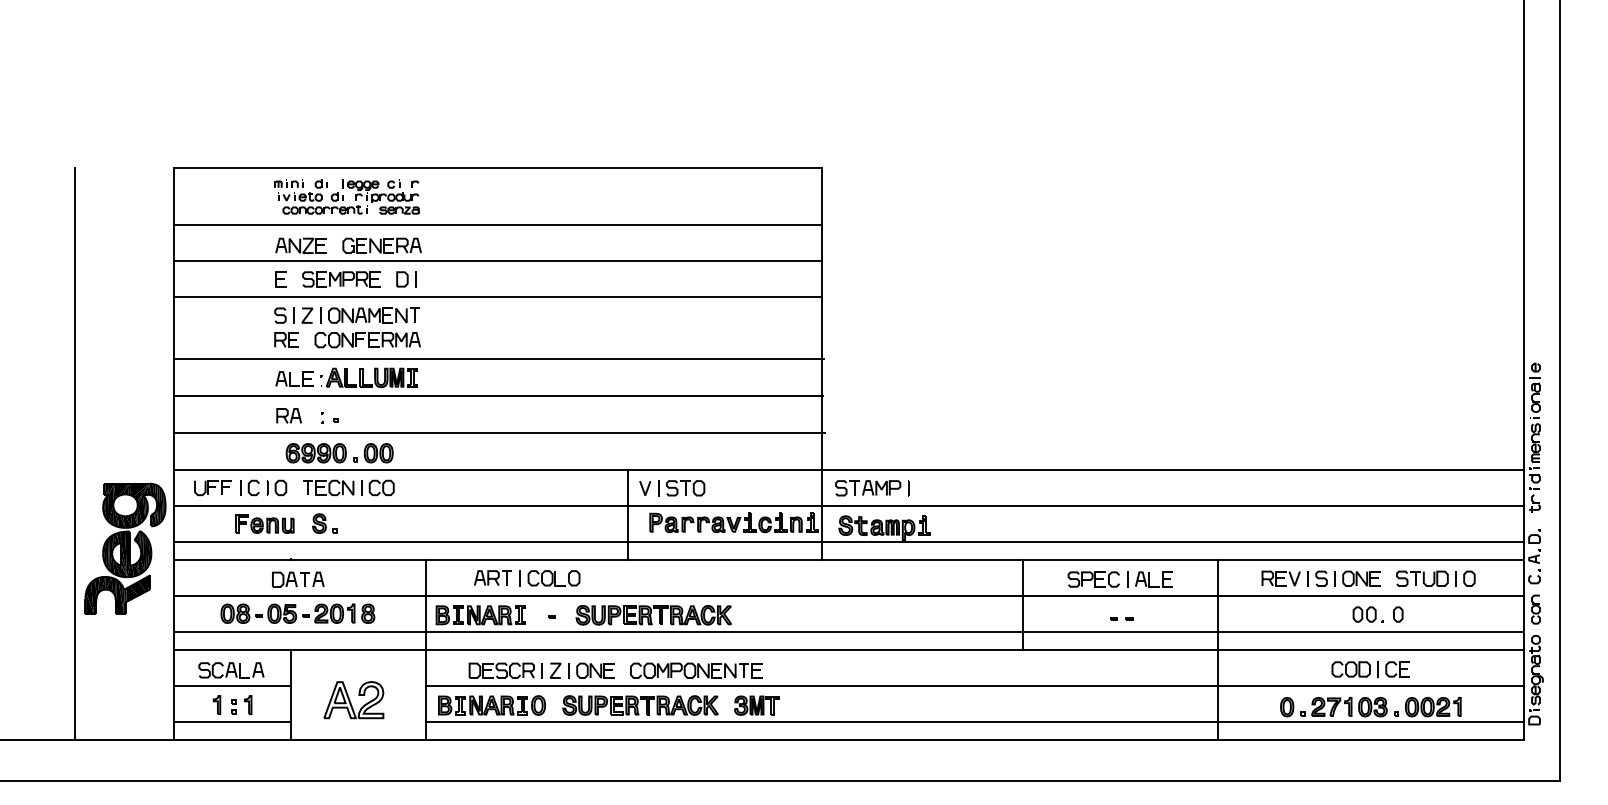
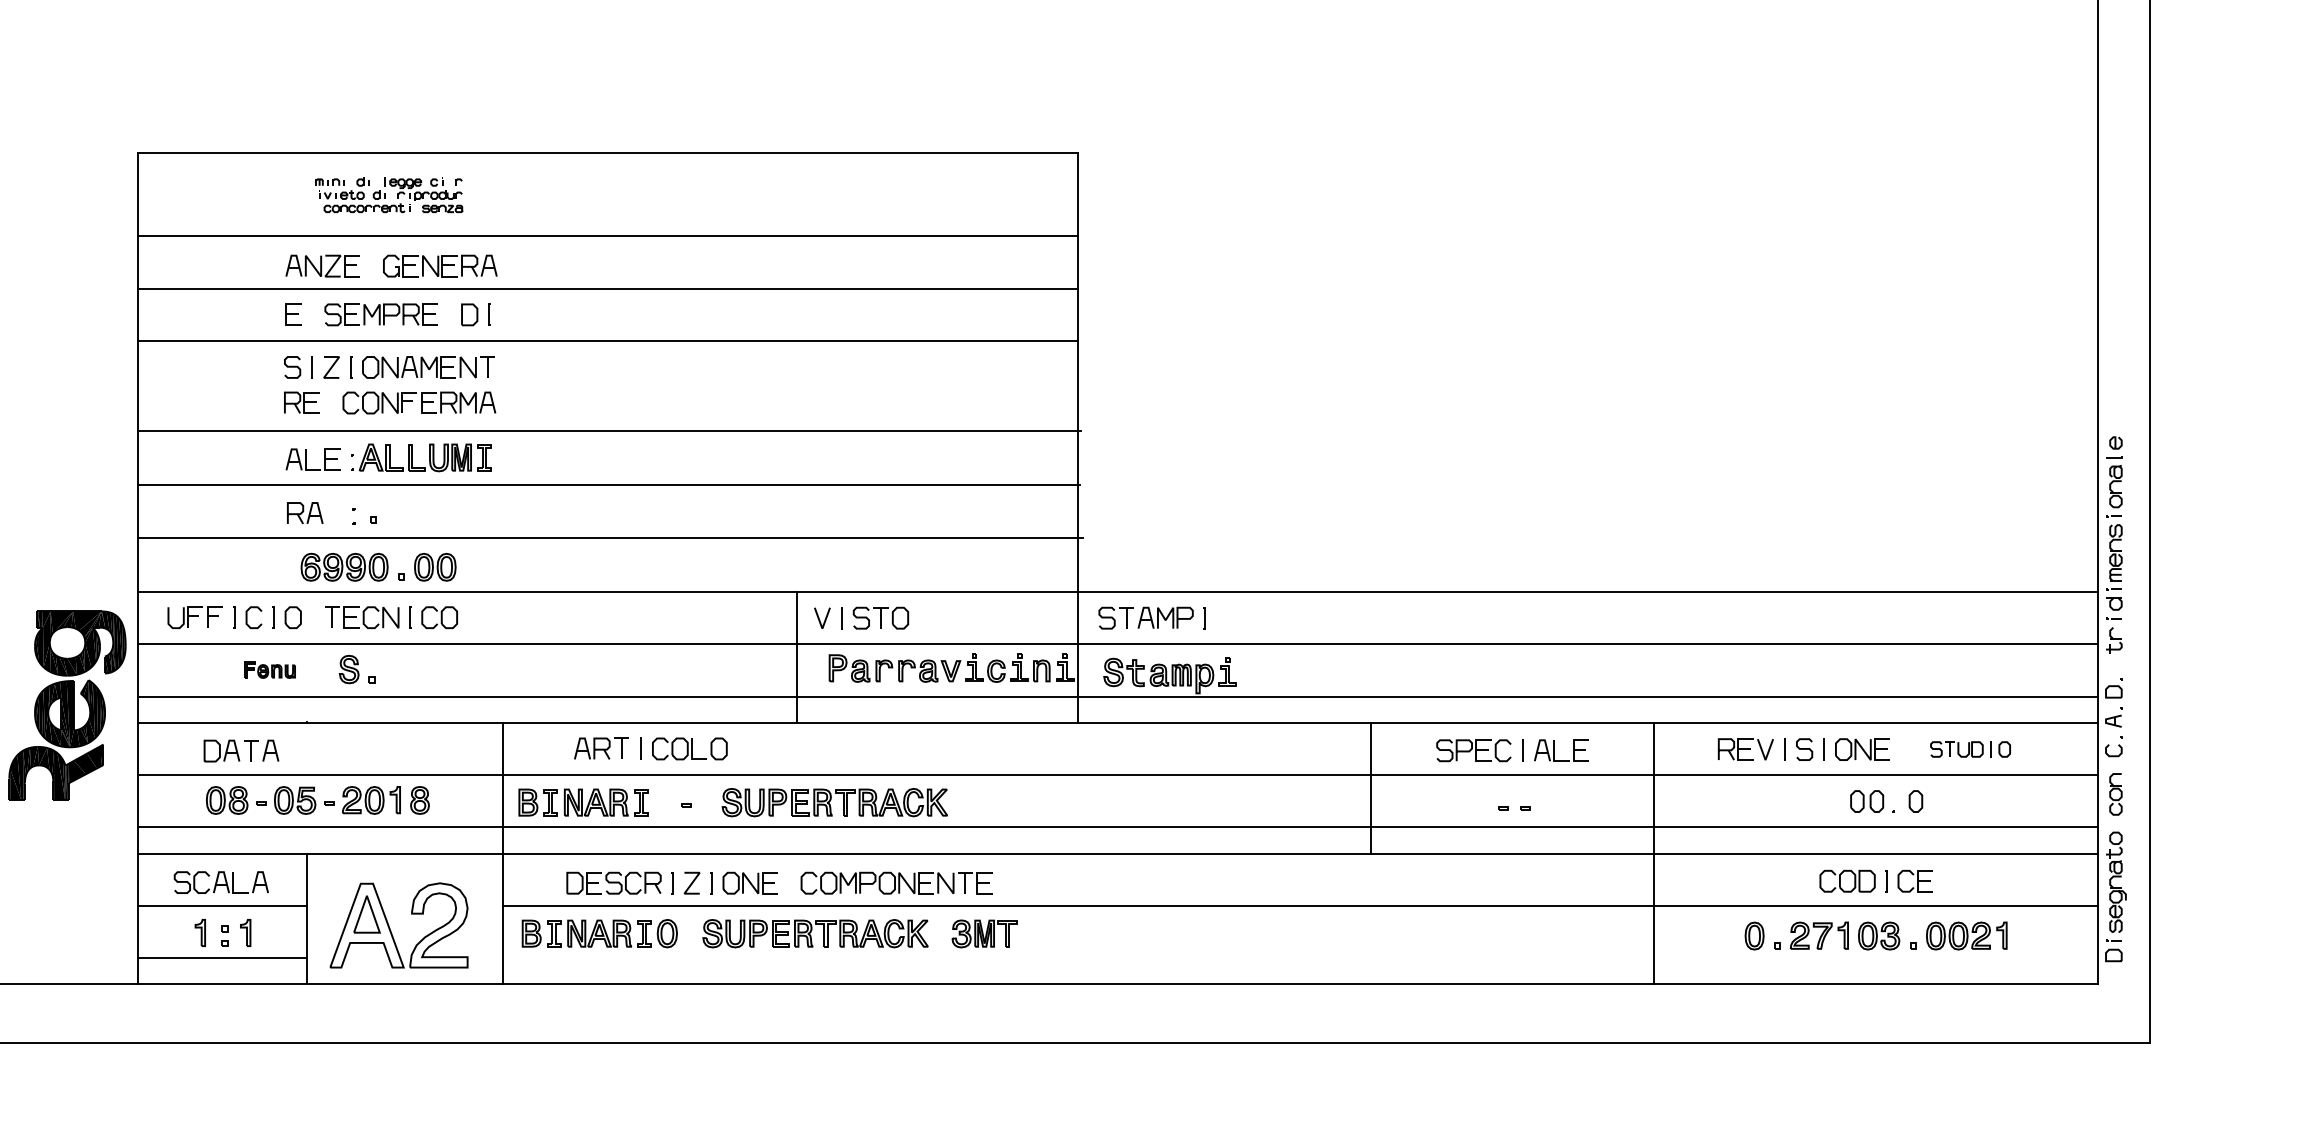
part: (346, 196) -> (388, 194), size x0.7
part: (264, 523) -> (269, 669), size x0.6
part: (1435, 578) -> (1970, 749), size x0.7
part: (298, 579) -> (241, 750), moved
part: (353, 700) -> (398, 926), size x1.6
line: (974, 722) -> (1300, 958), removed

